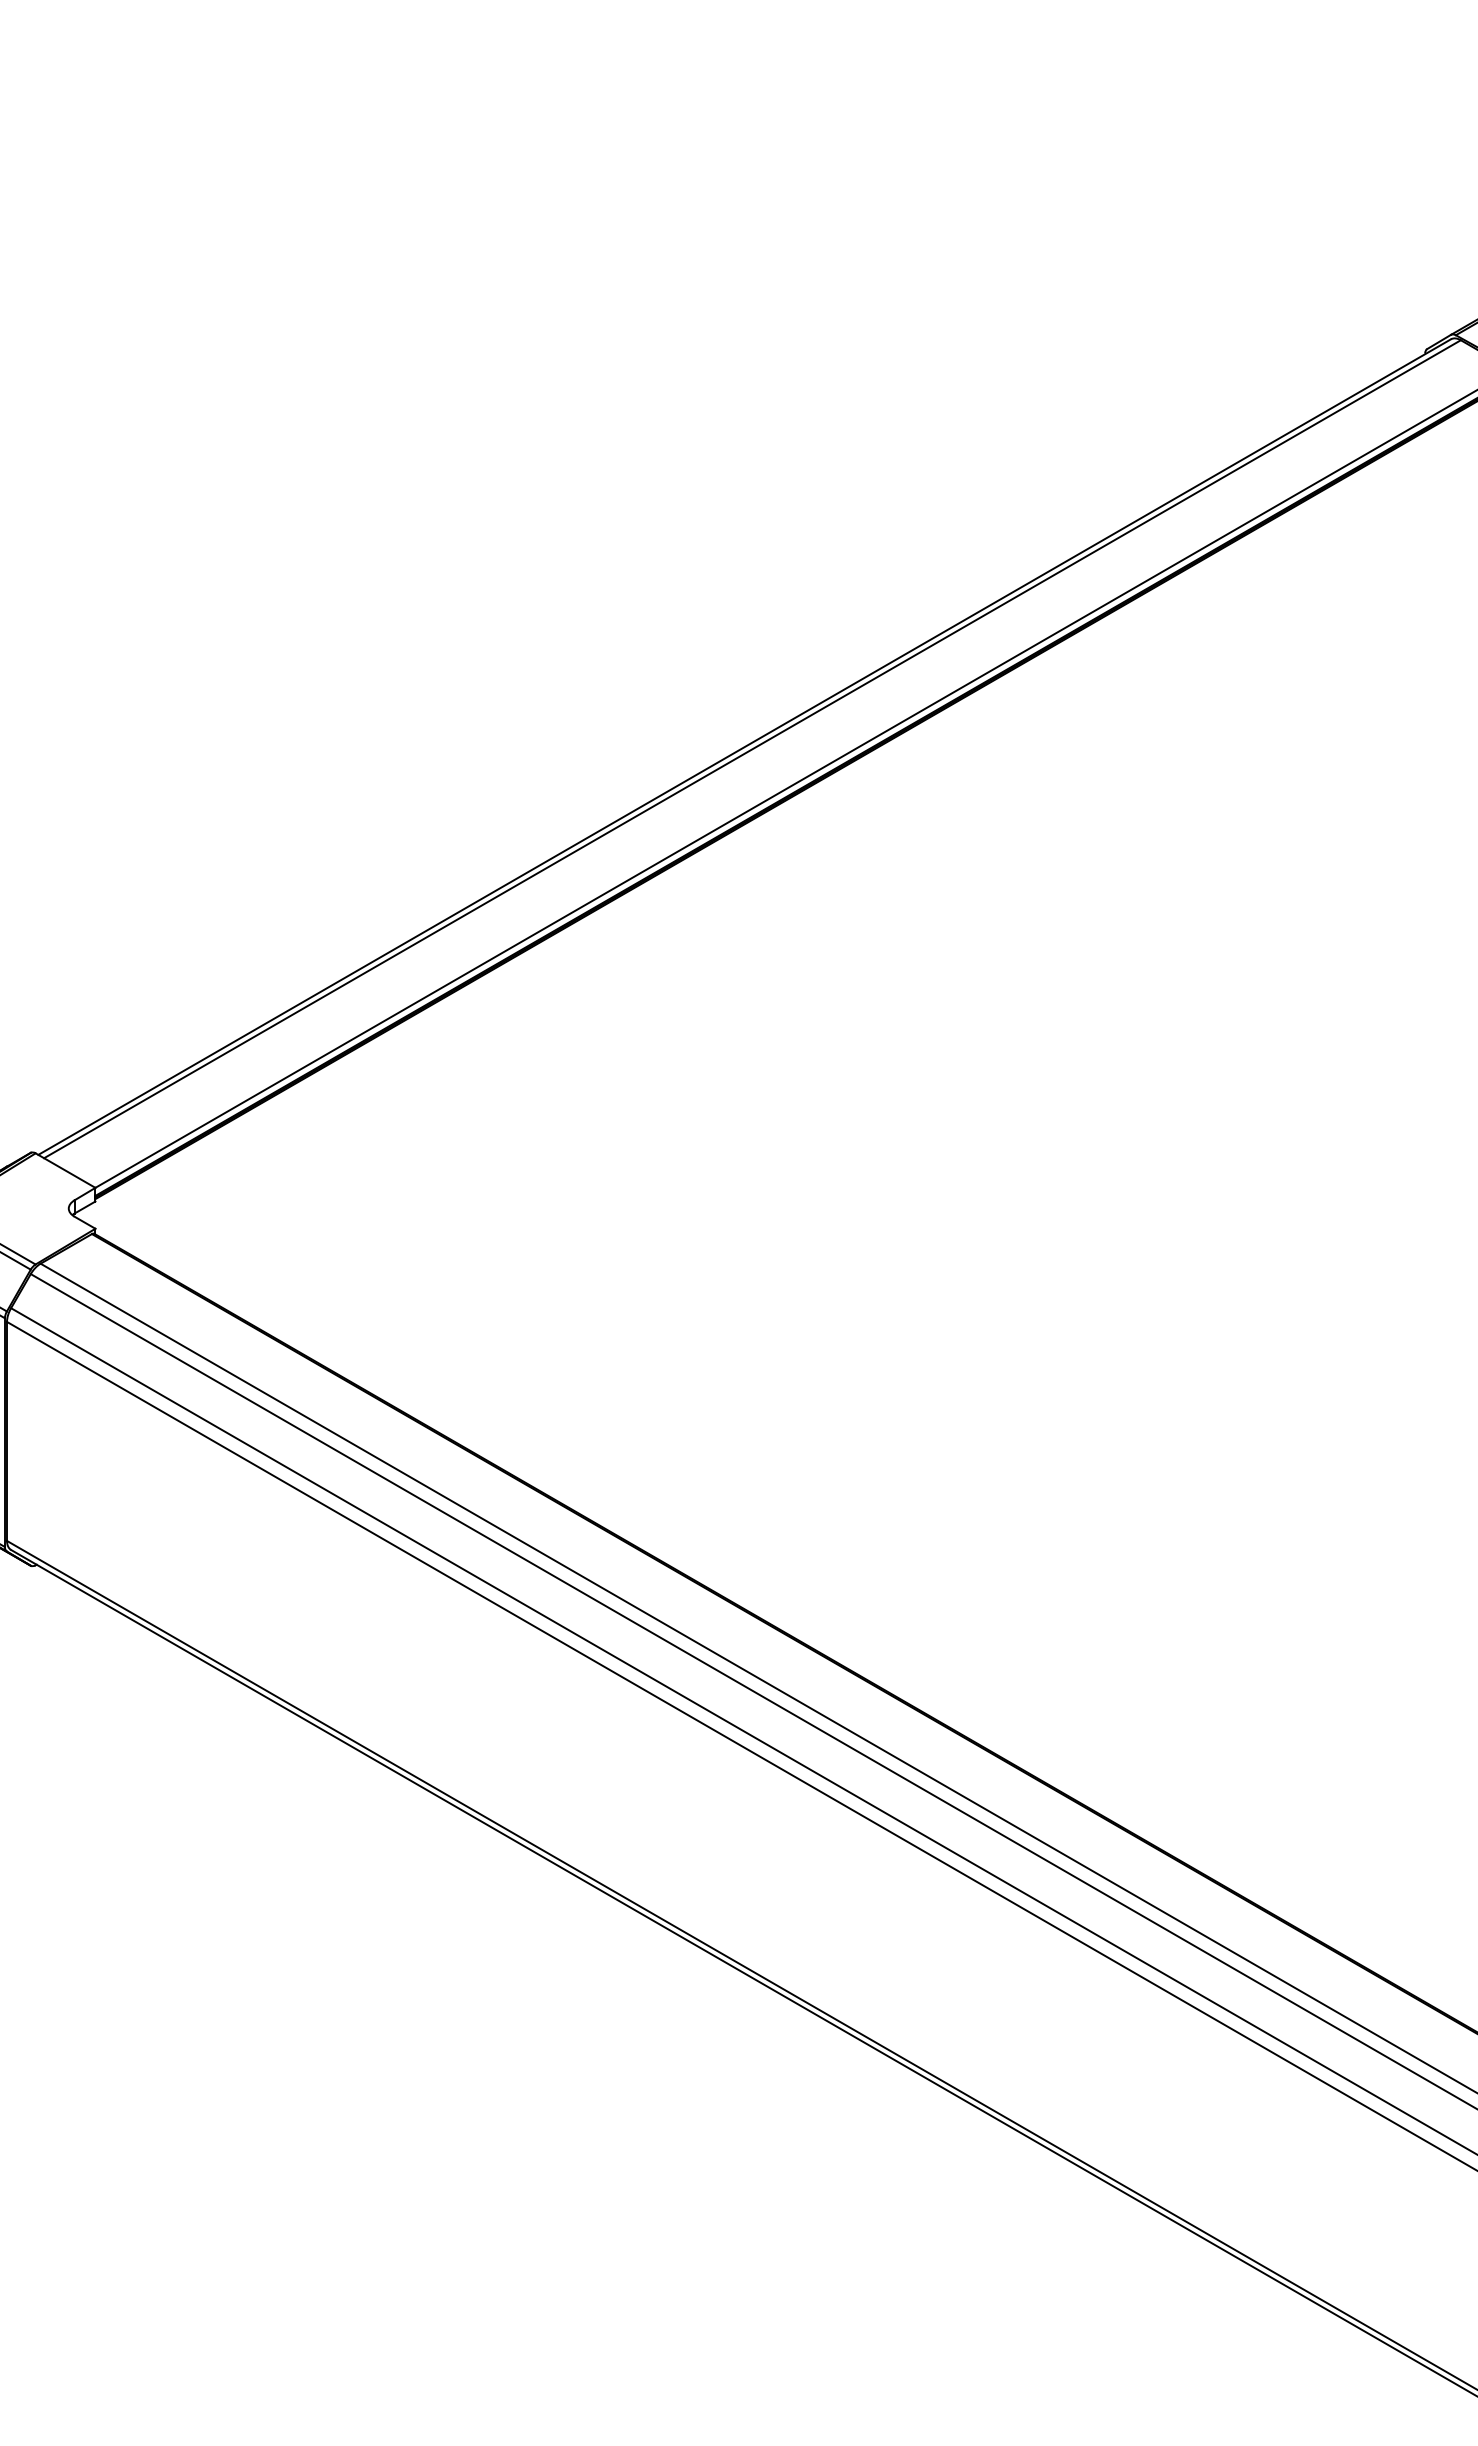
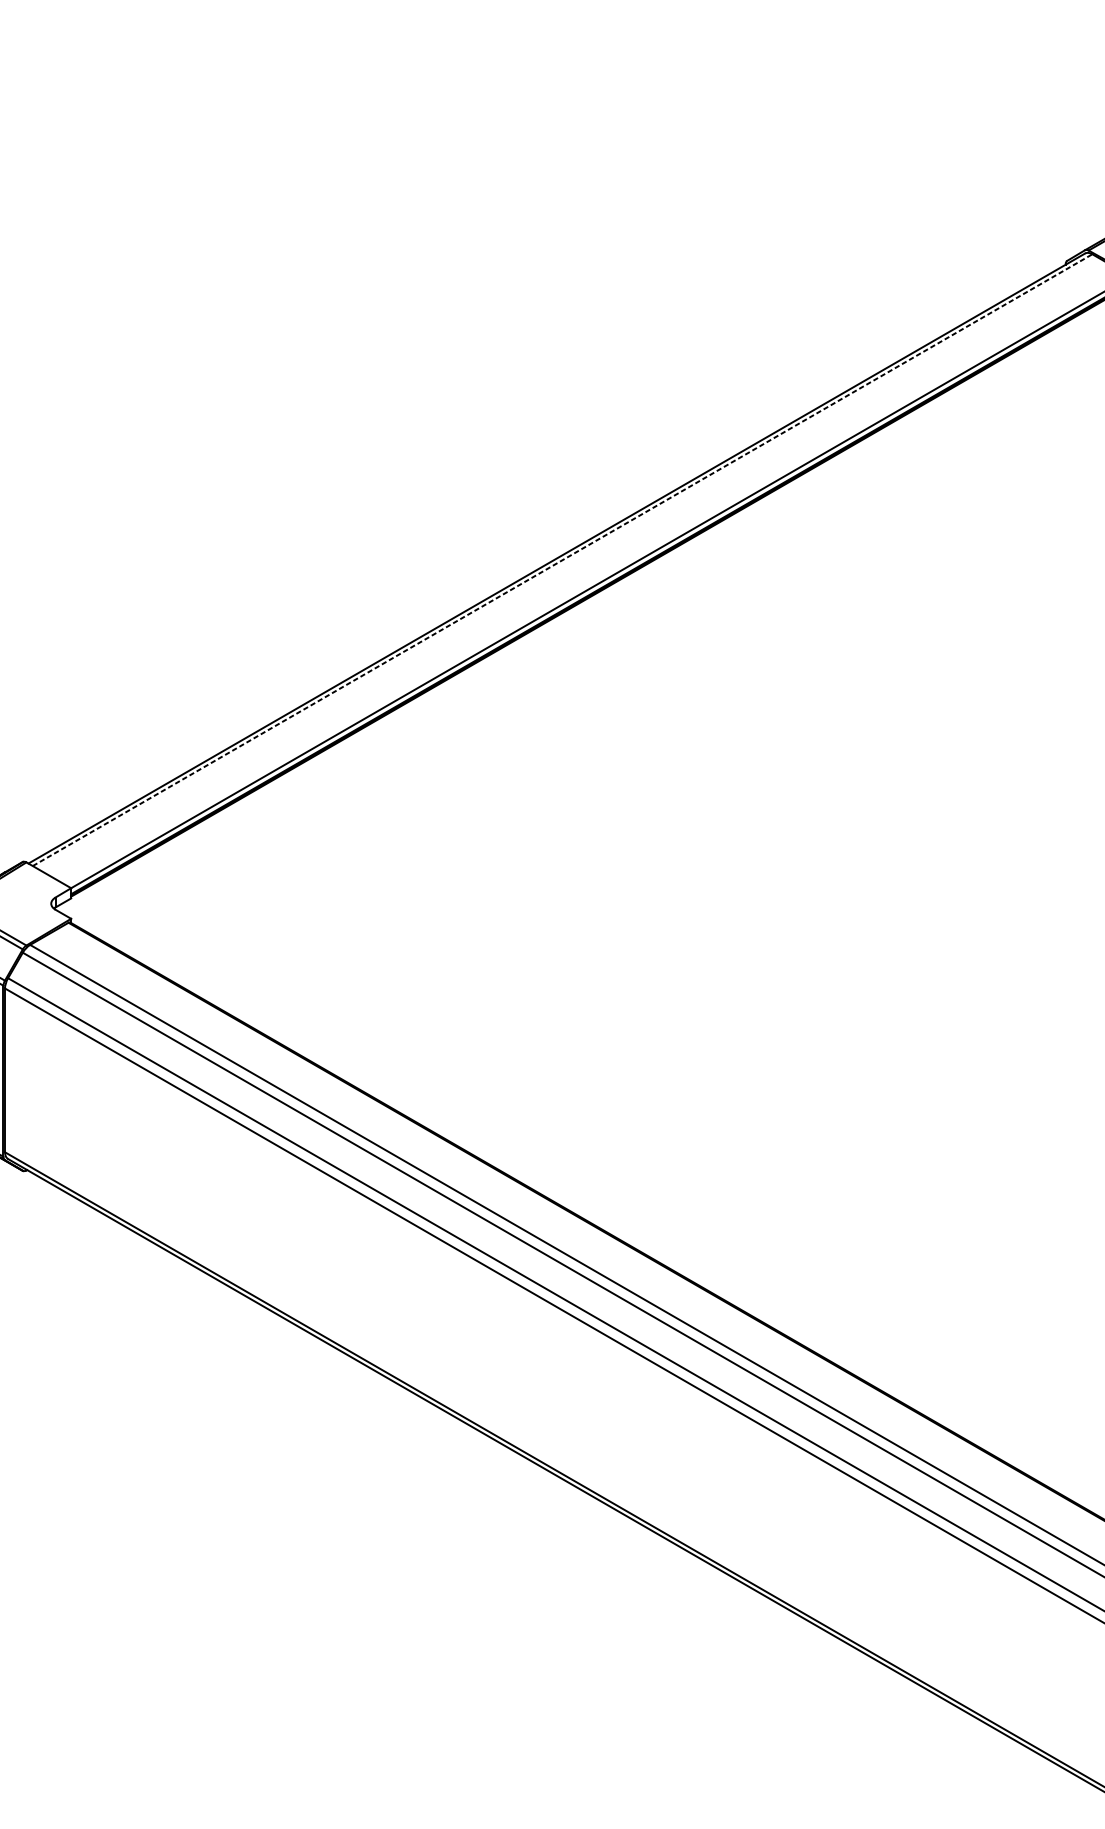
line: (752, 749) -> (562, 560), solid -> dashed

